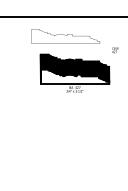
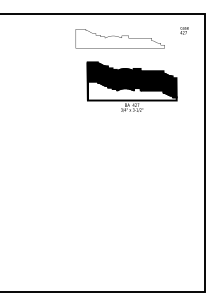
text: (115, 50) -> (184, 30), moved

